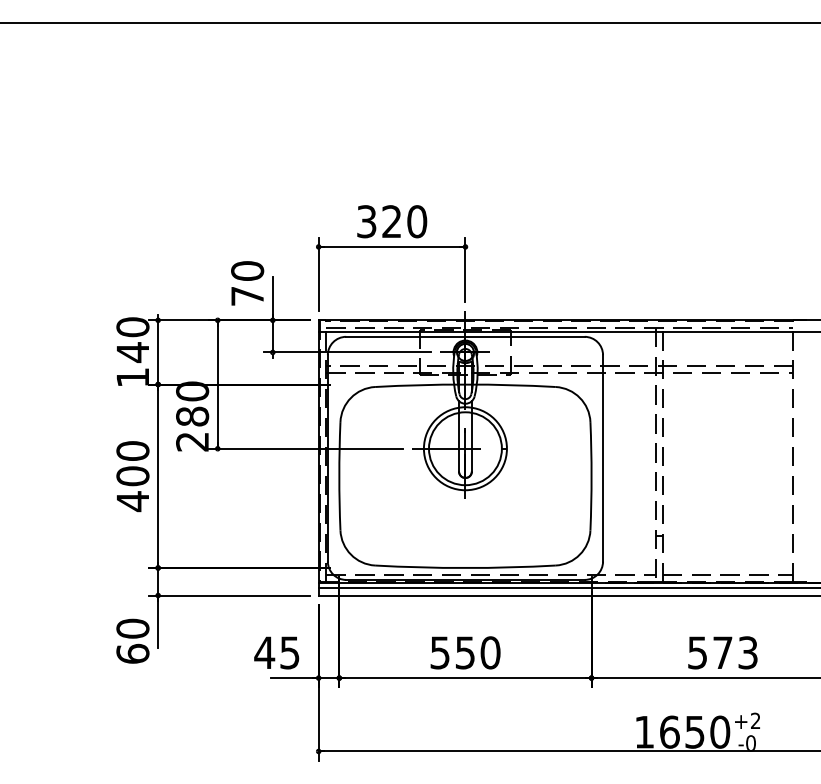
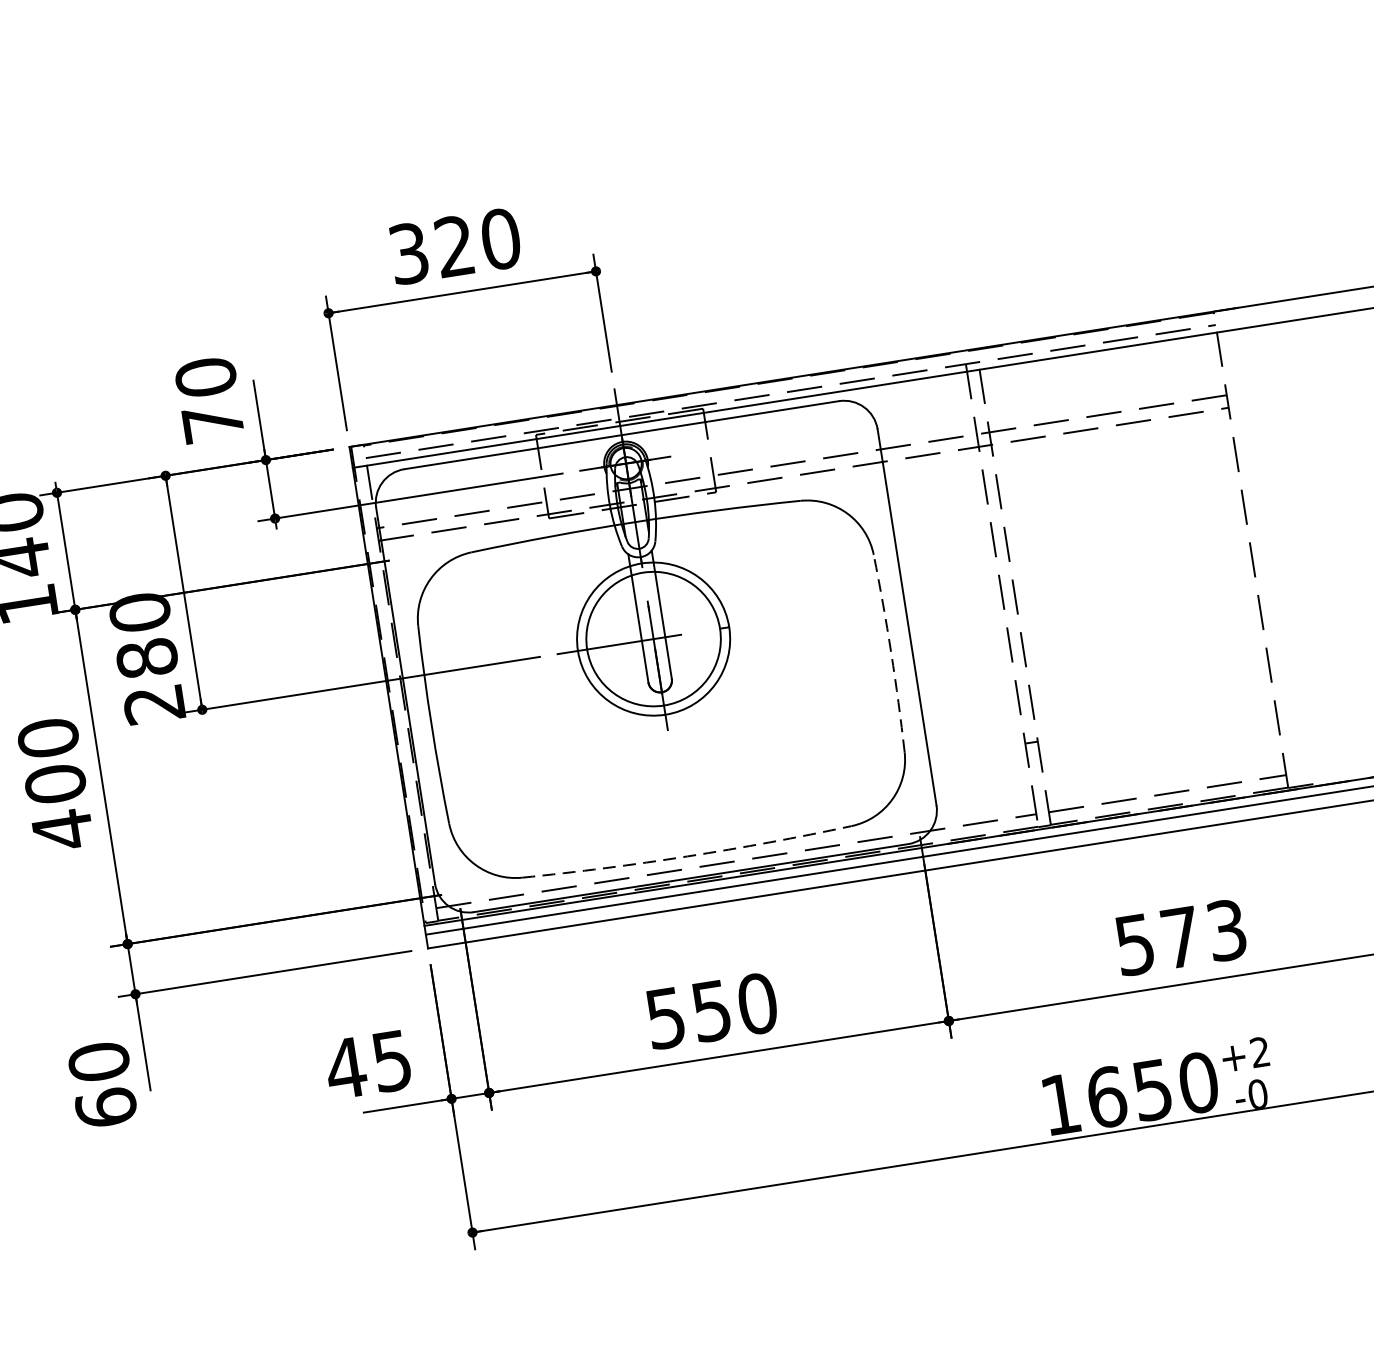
arc: (591, 476) -> (891, 653), solid -> dashed
arc: (465, 568) -> (687, 857), solid -> dashed

